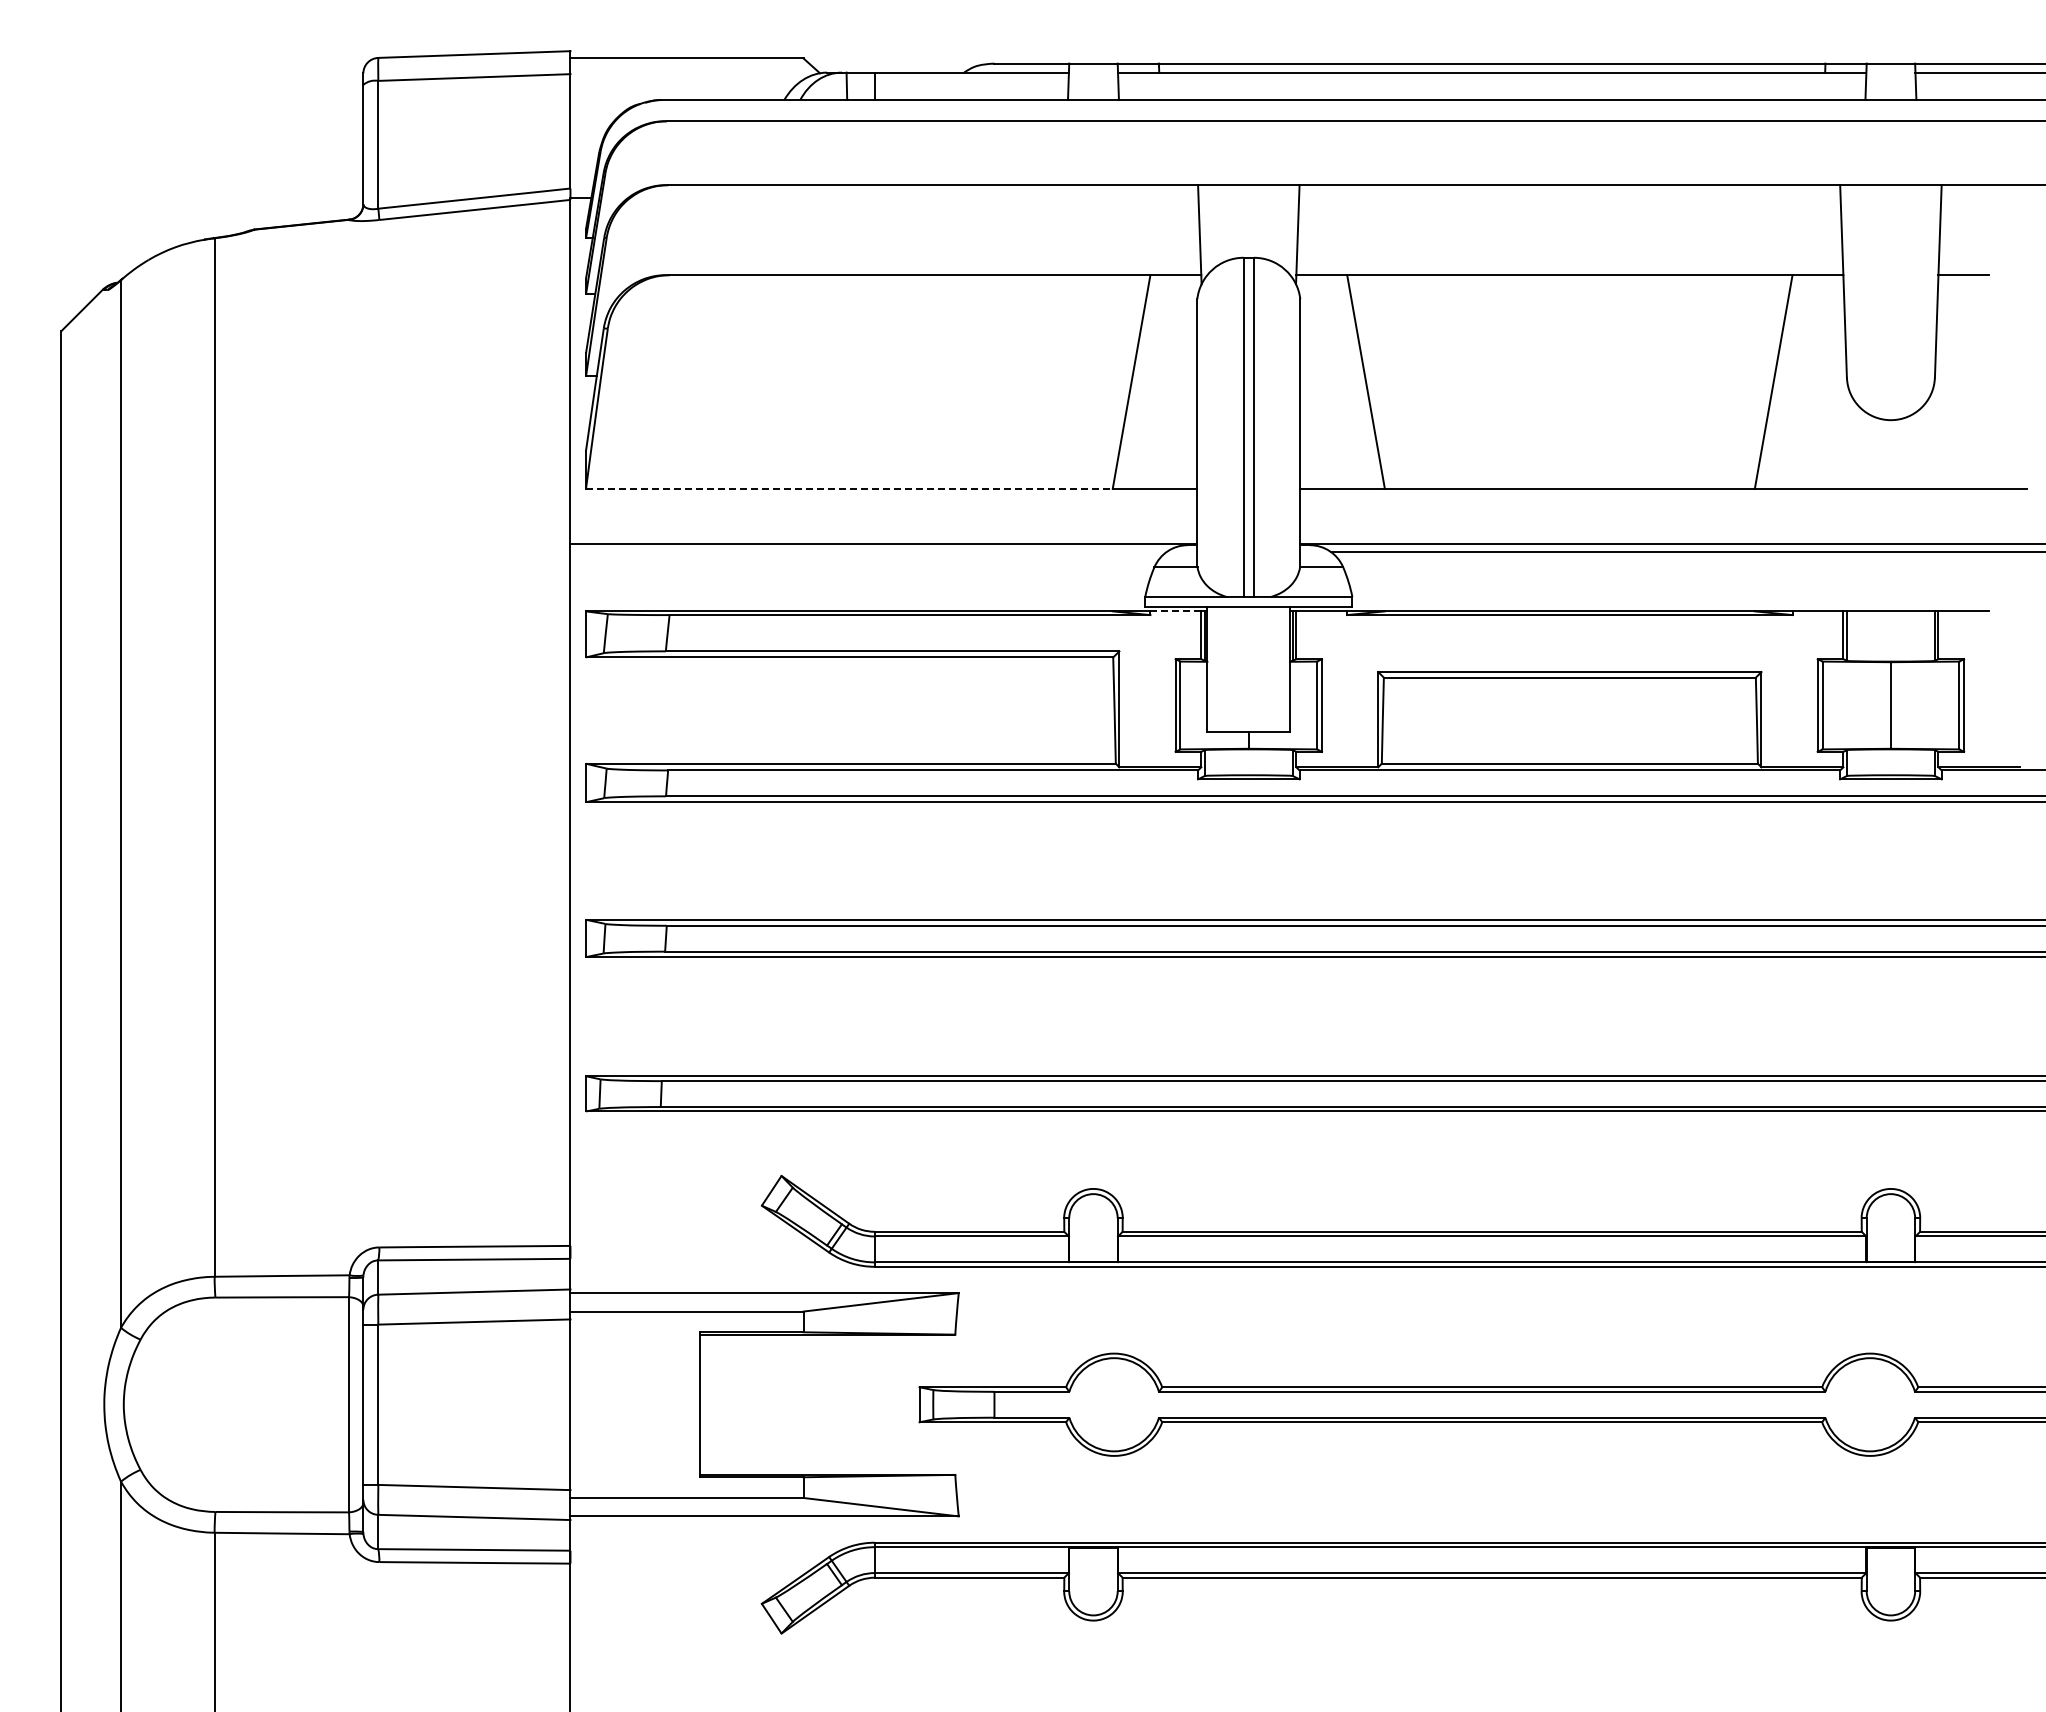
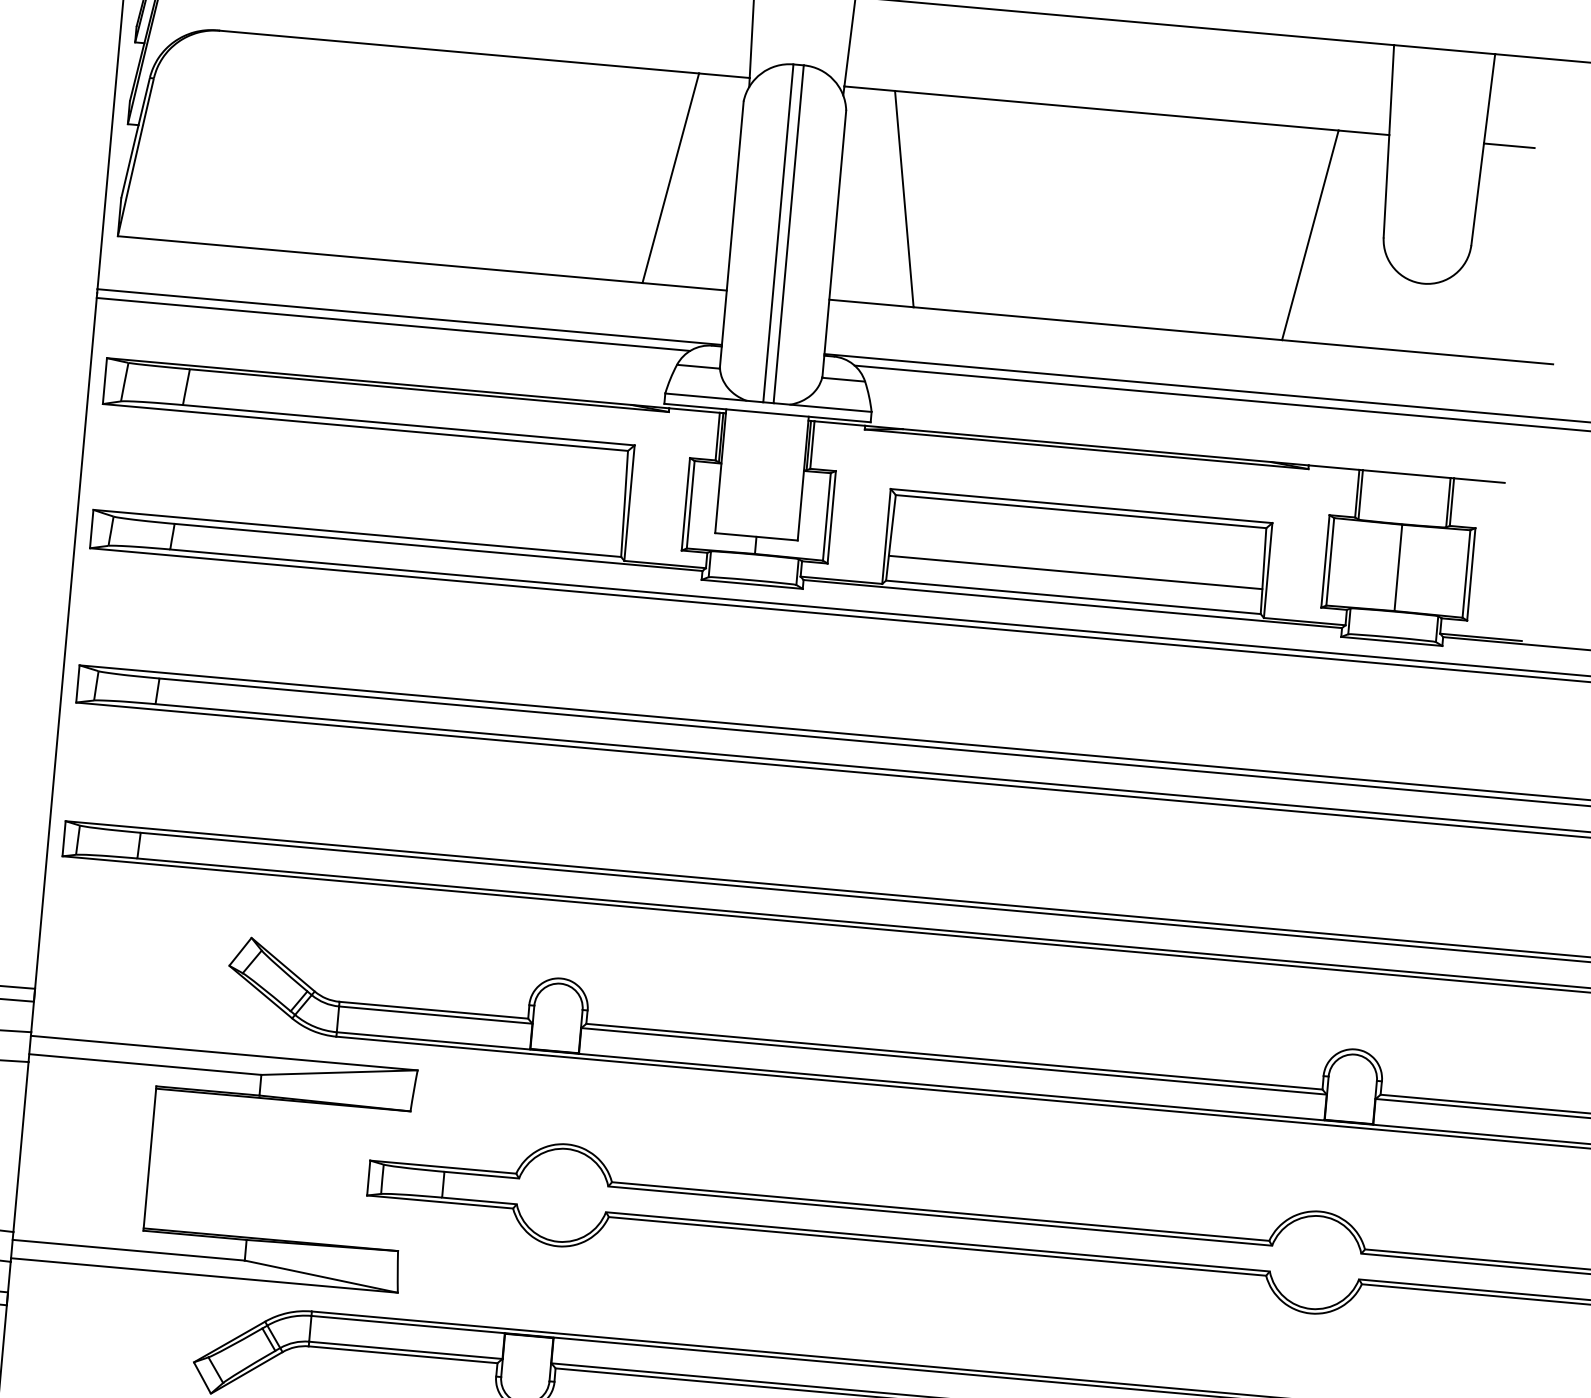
line: (849, 488) -> (380, 259), dashed -> solid
line: (868, 552) -> (393, 324), added
line: (1175, 611) -> (694, 410), dashed -> solid
line: (1569, 738) -> (1075, 572), added

